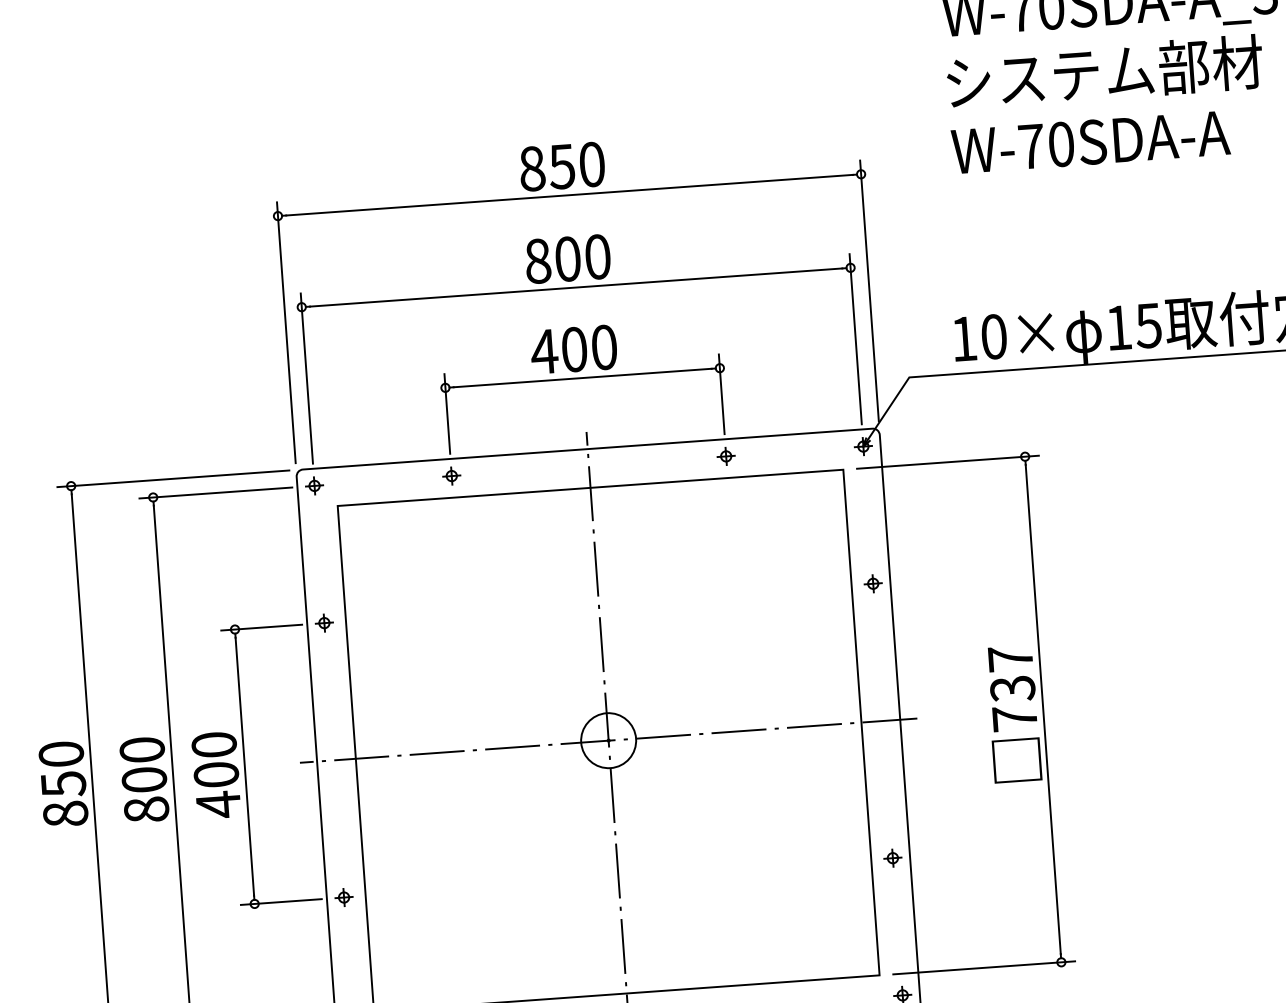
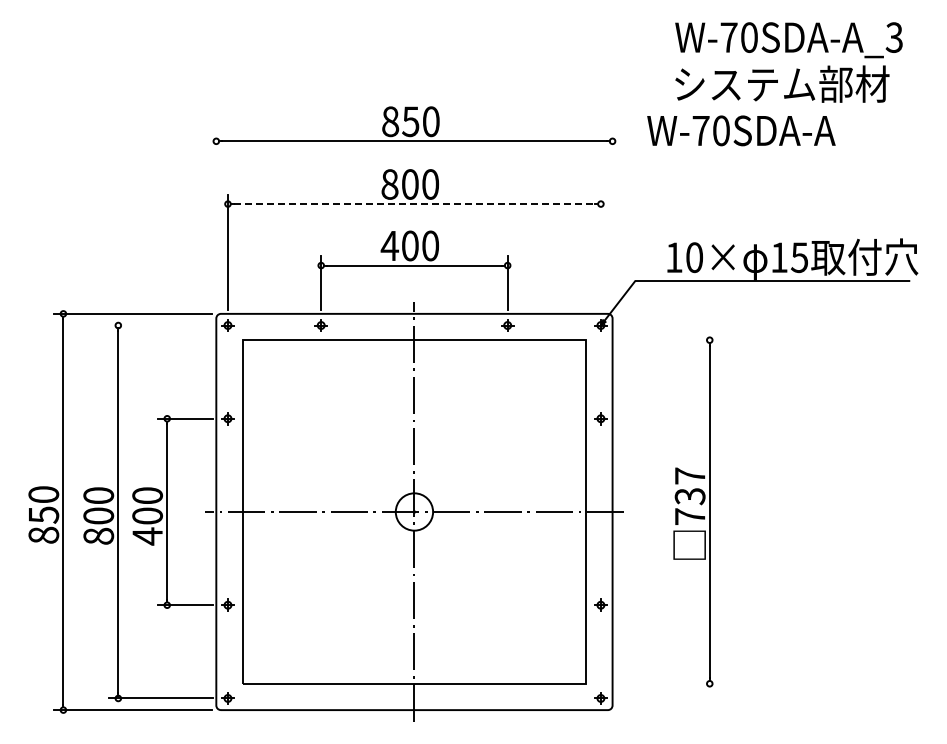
text: (1090, 141) -> (741, 130), moved
line: (576, 288) -> (414, 204), solid -> dashed
line: (869, 290) -> (612, 220), removed
line: (286, 332) -> (216, 220), removed
line: (855, 339) -> (600, 252), removed
line: (948, 462) -> (657, 340), removed
line: (215, 493) -> (160, 325), removed
line: (984, 967) -> (657, 683), removed

